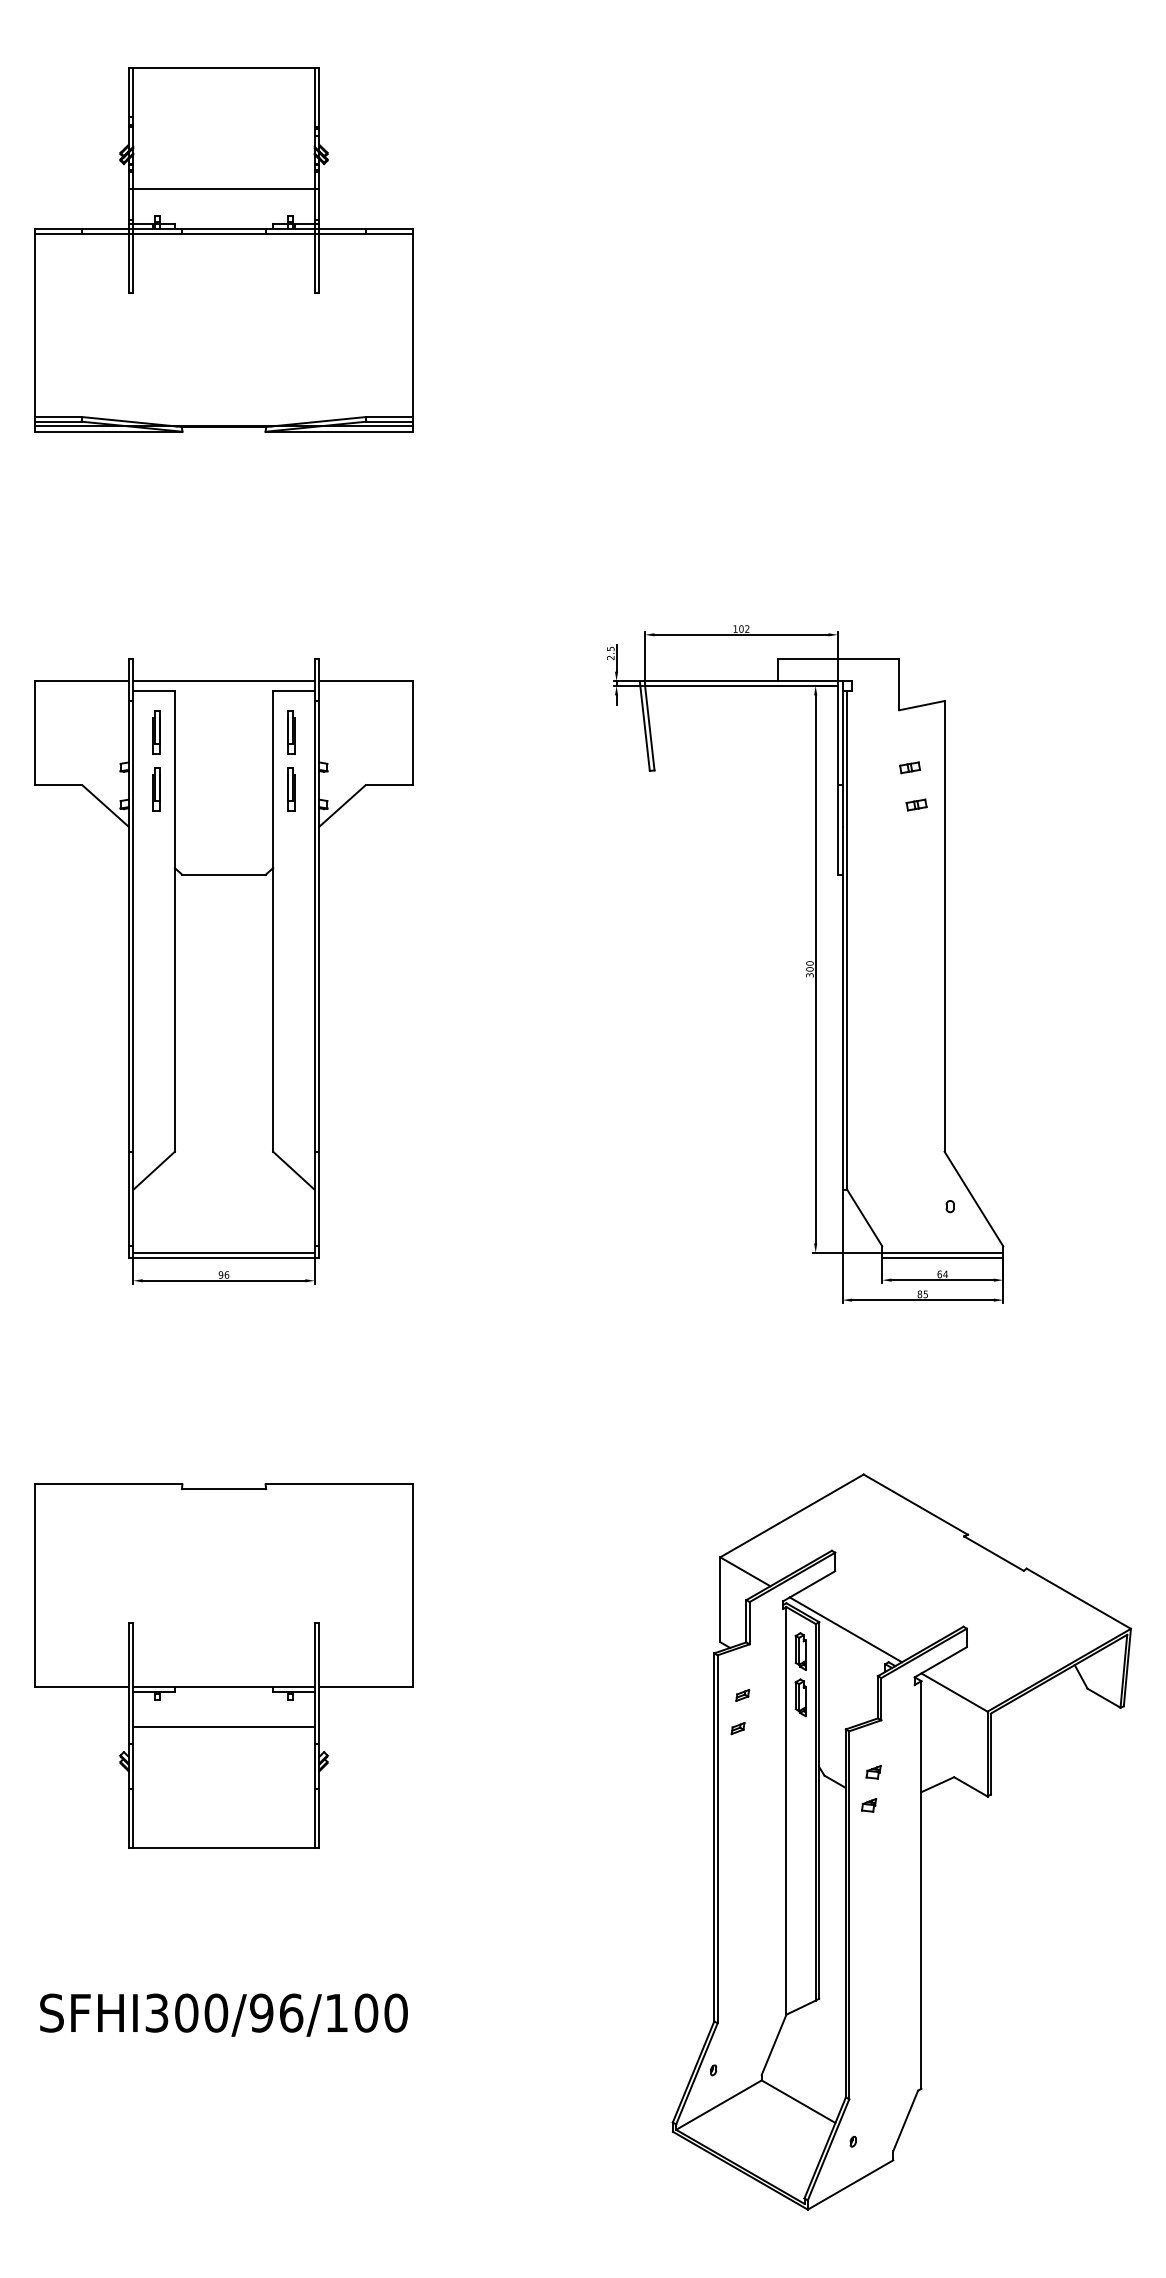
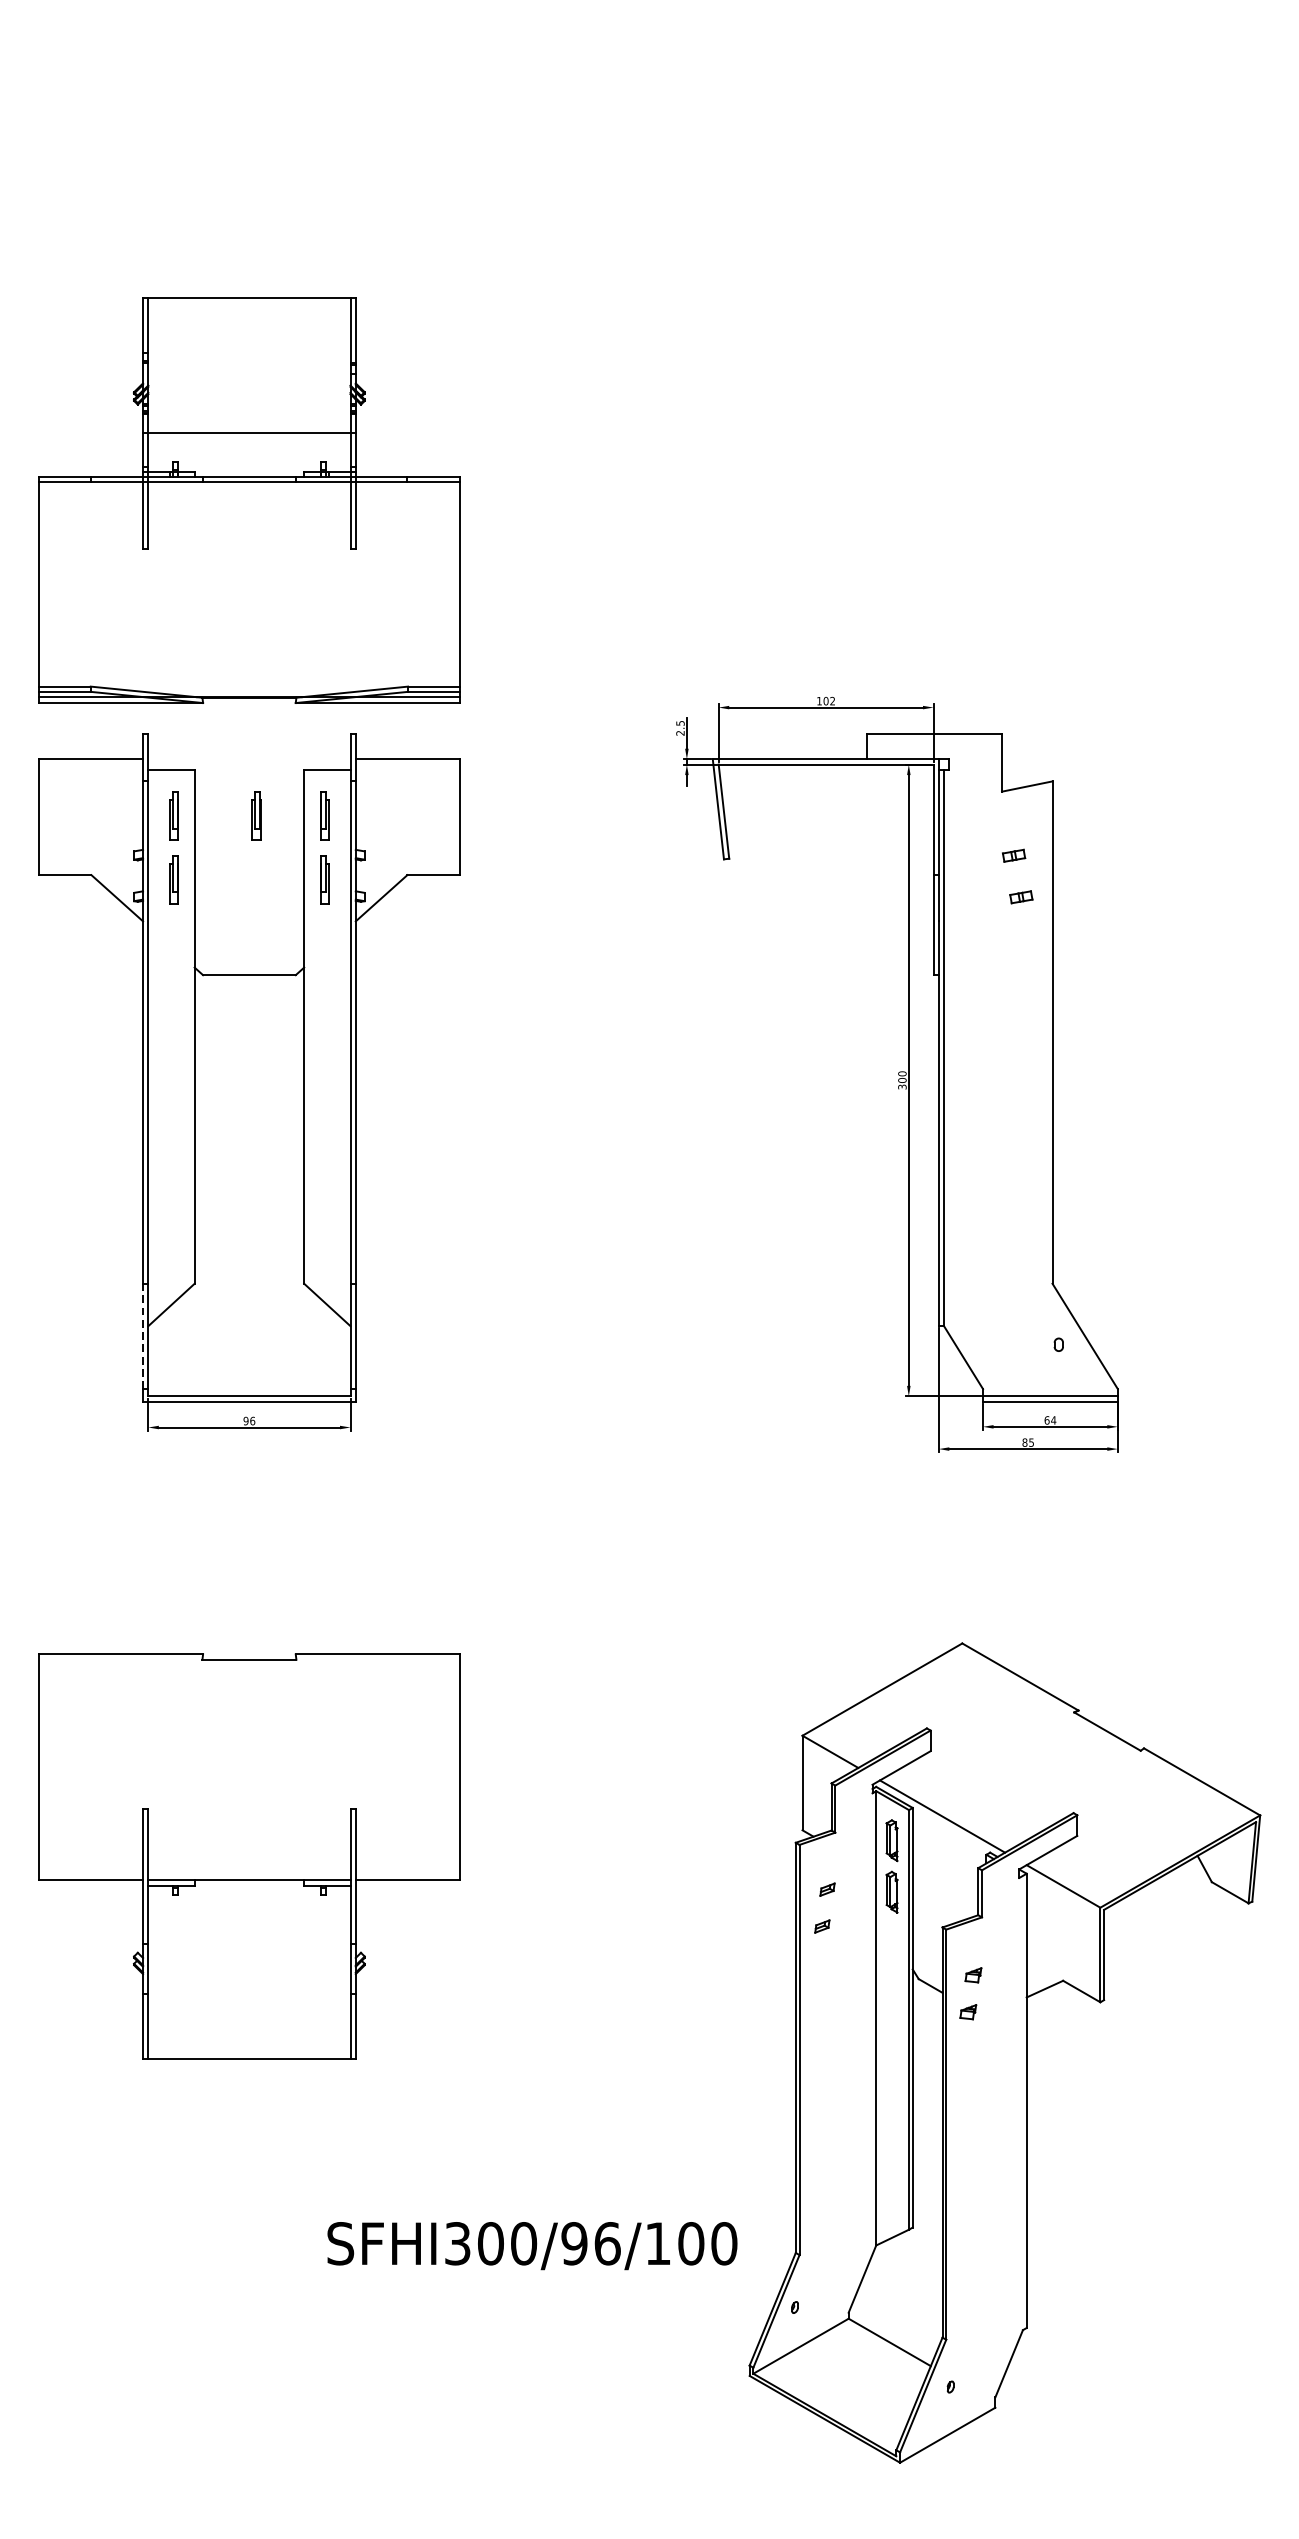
part: (223, 249) -> (248, 499), moved
line: (223, 681) -> (248, 759), removed
part: (230, 732) -> (256, 816), added
line: (128, 1198) -> (142, 1335), solid -> dashed
line: (223, 1726) -> (248, 1924), removed
text: (223, 2014) -> (531, 2245), moved

